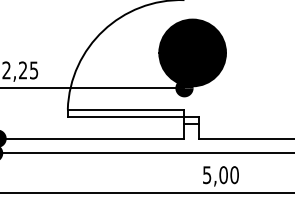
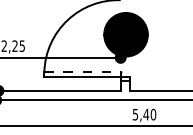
line: (127, 109) -> (83, 71), solid -> dashed
text: (223, 174) -> (146, 114), 5,00 -> 5,40

